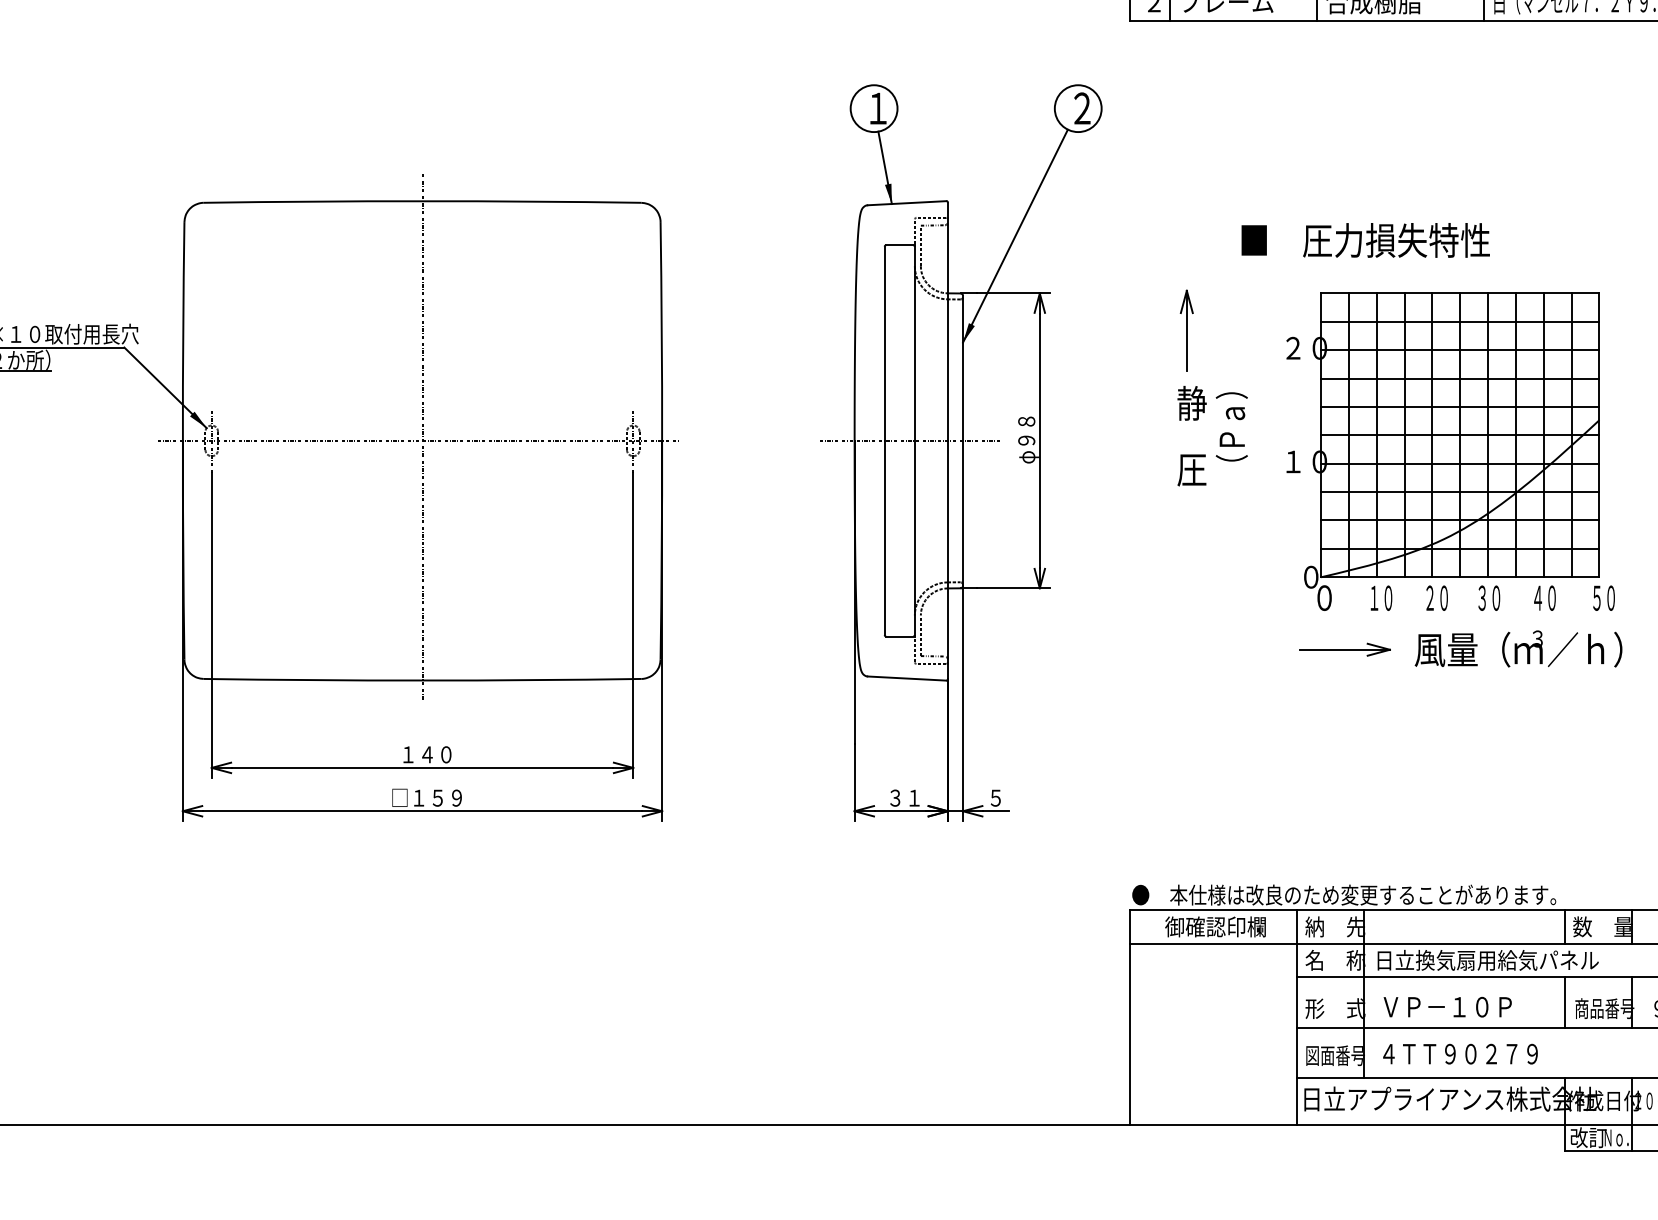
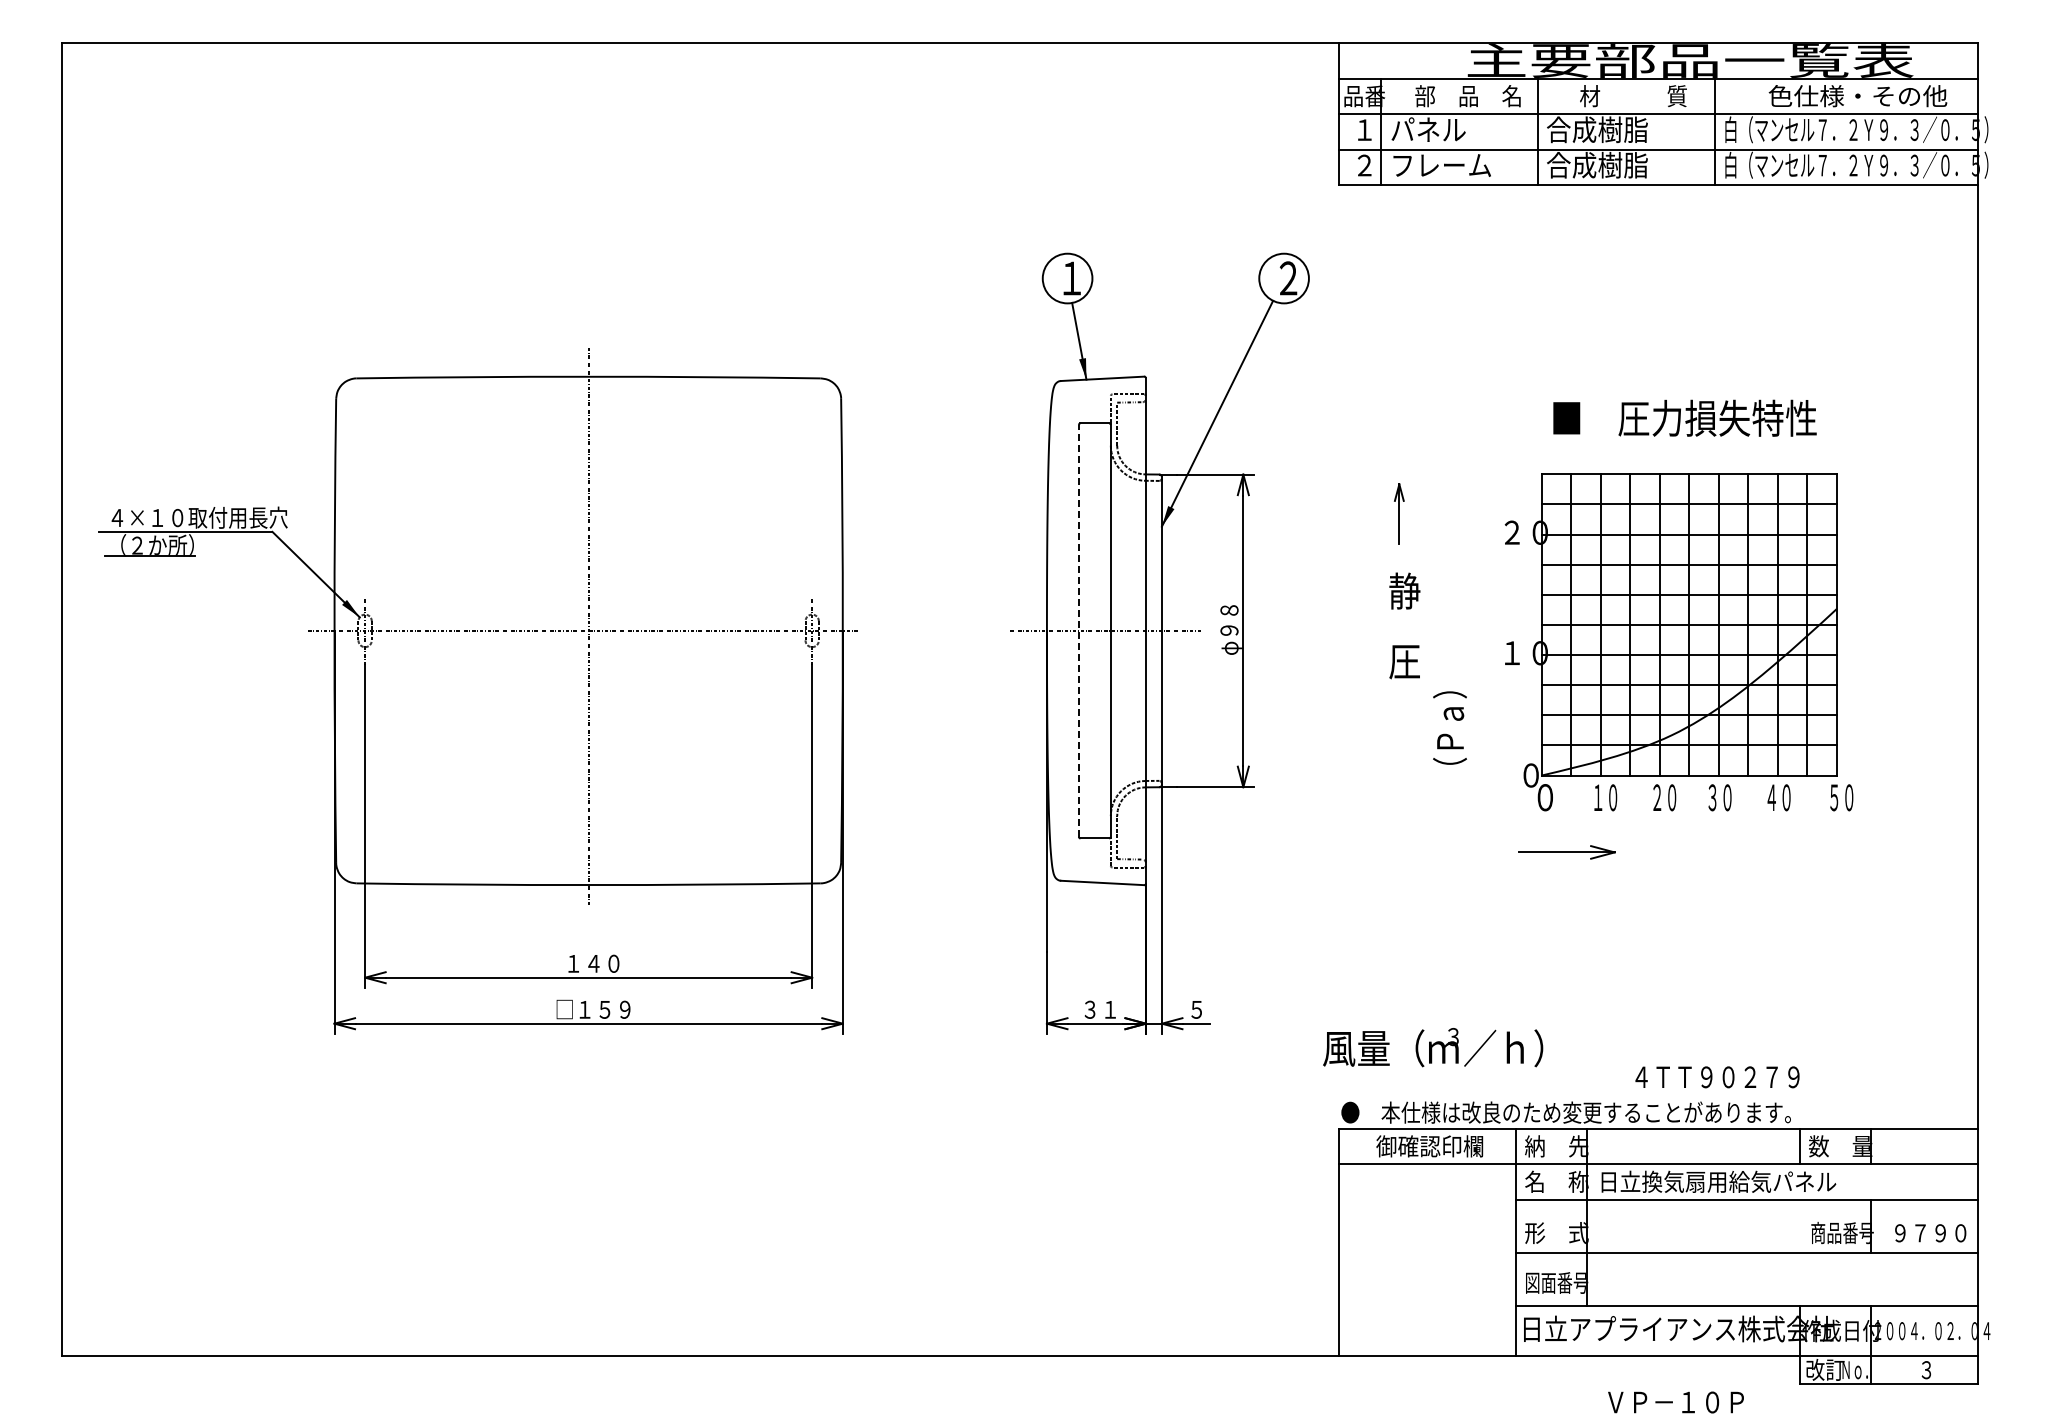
text: (1365, 239) -> (1684, 417), moved
part: (1187, 330) -> (1399, 513), size x0.7
text: (1231, 426) -> (1449, 727), moved
line: (884, 440) -> (1078, 630), solid -> dashed
text: (1518, 648) -> (1433, 1047), moved
line: (1565, 1002) -> (1800, 1226), removed
text: (1447, 1007) -> (1675, 1402), moved
text: (1460, 1054) -> (1717, 1077), moved

